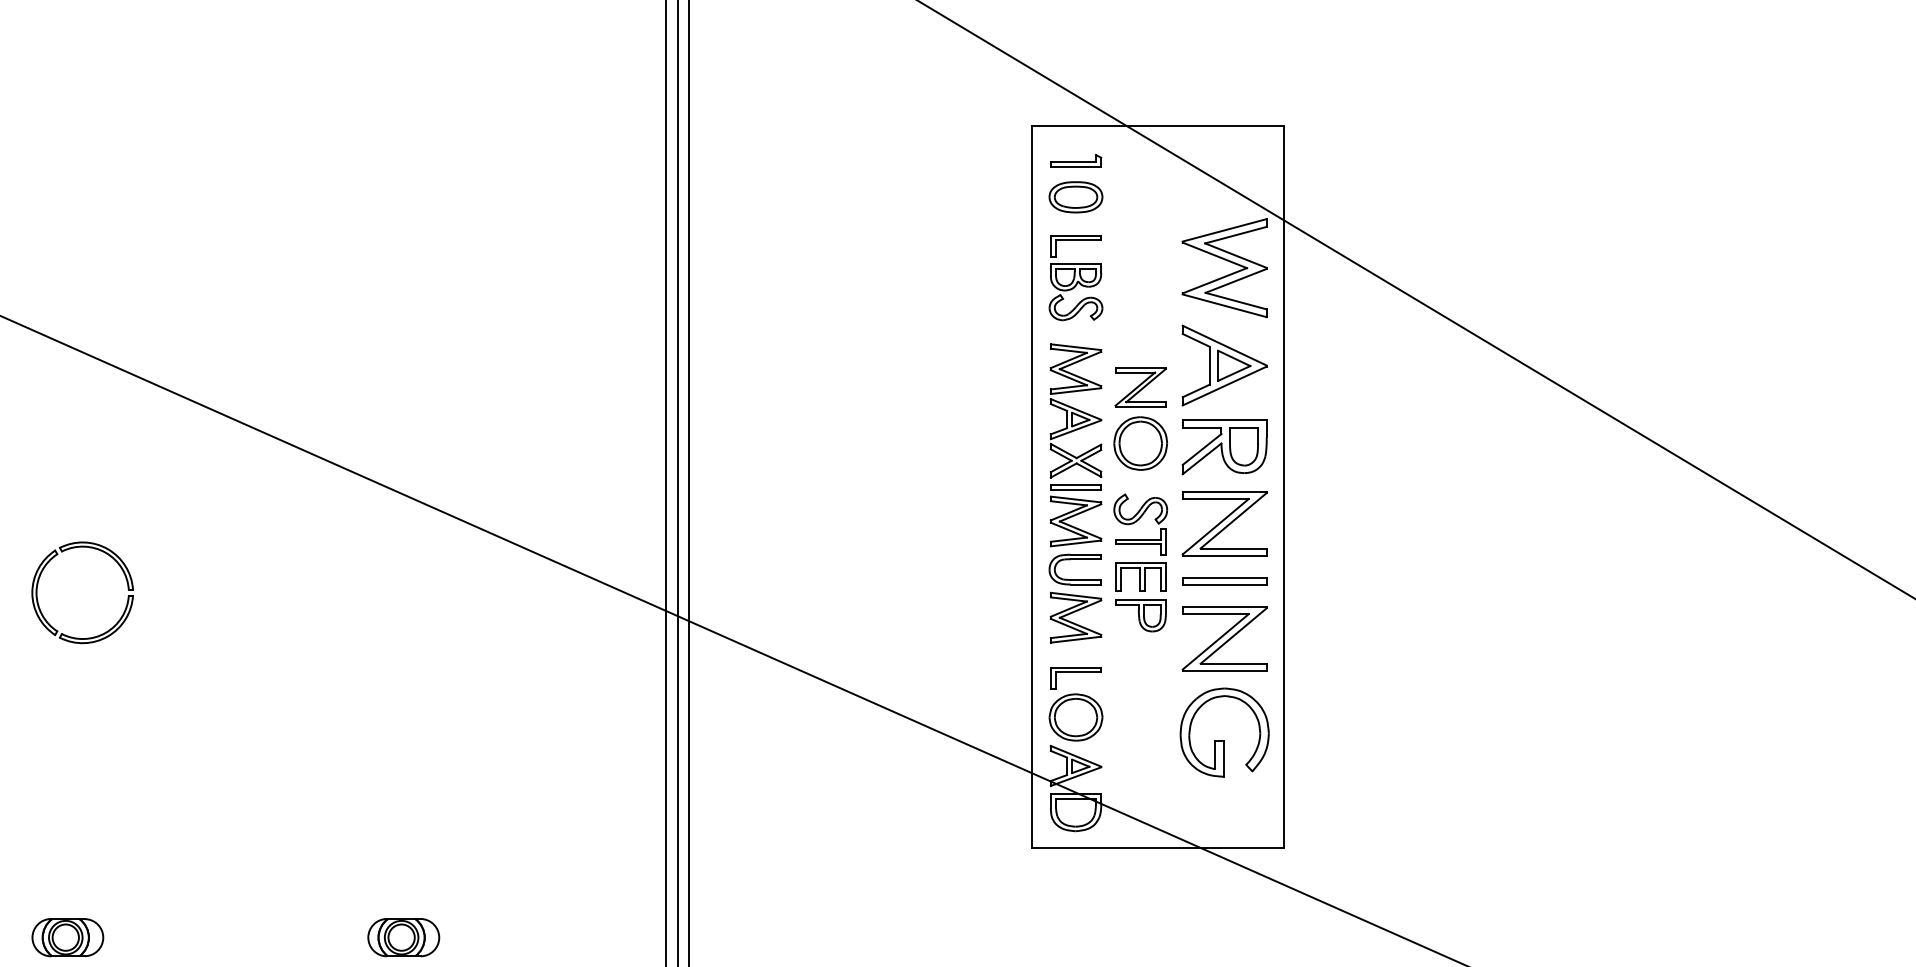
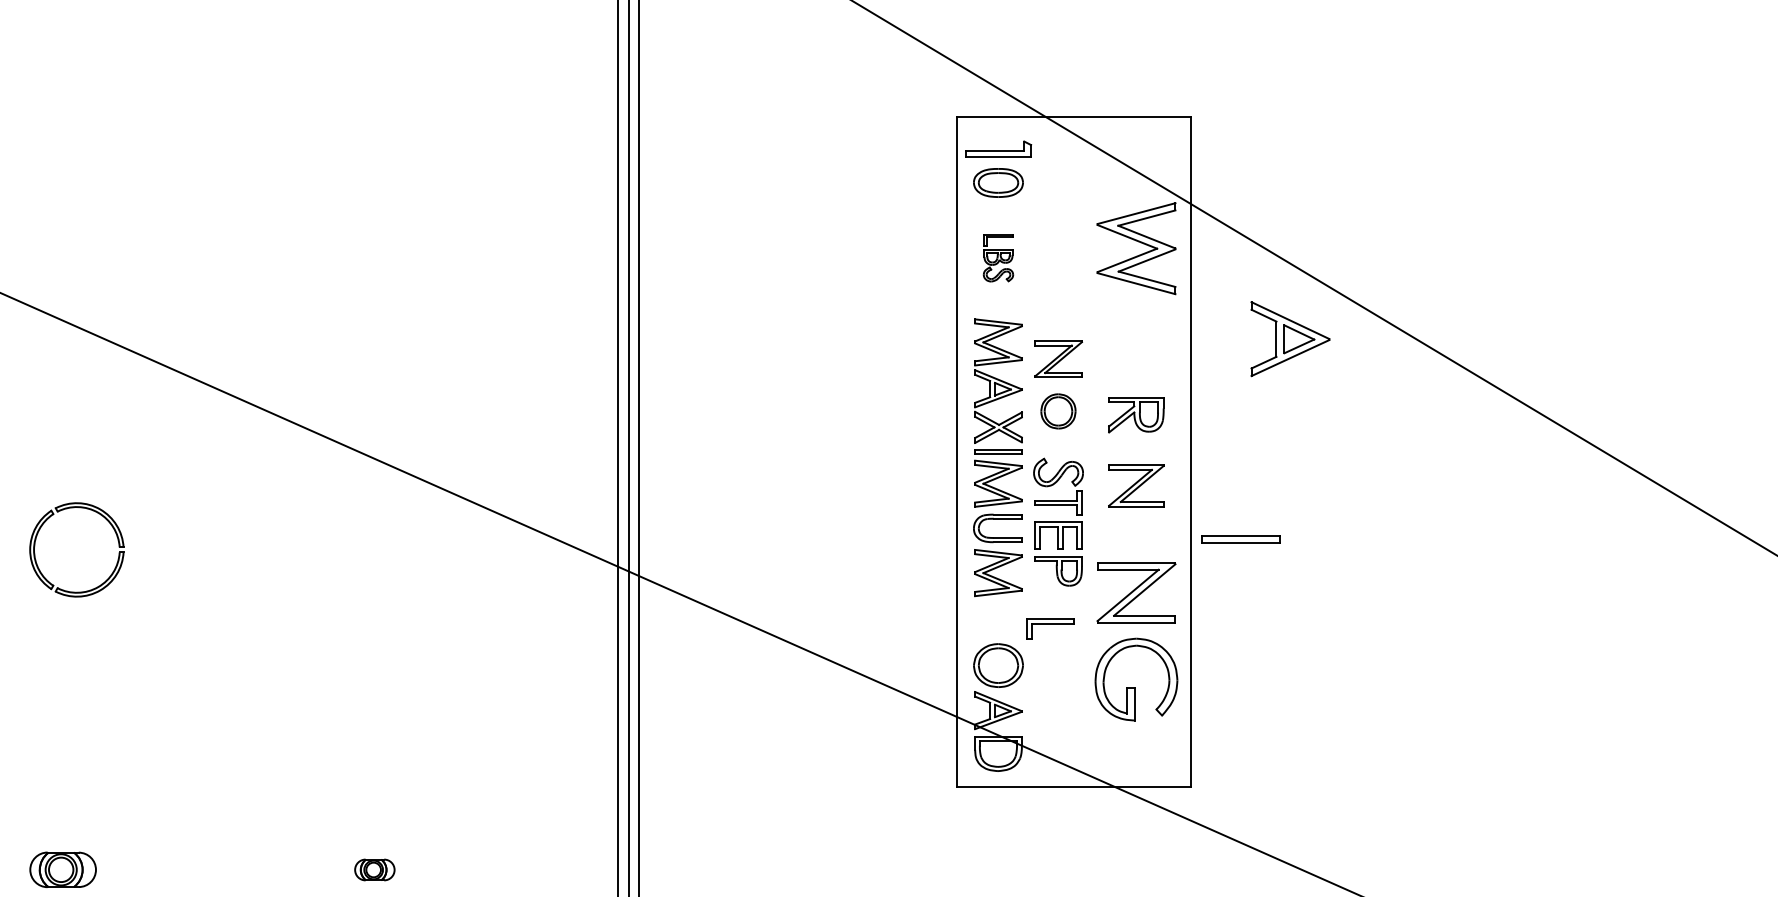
part: (1076, 160) -> (998, 148), size x1.4
part: (1075, 278) -> (998, 258), size x0.6
part: (1224, 365) -> (1290, 339), moved
part: (1140, 443) -> (1058, 411), size x0.7
part: (1224, 447) -> (1136, 415), size x0.7
part: (1224, 523) -> (1136, 485), size x0.7
part: (1224, 581) -> (1241, 539), moved
part: (1075, 678) -> (1049, 629), moved
part: (403, 937) -> (374, 869), size x0.6

